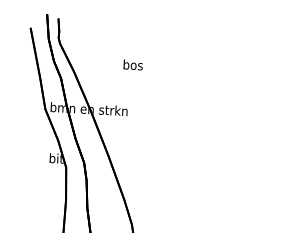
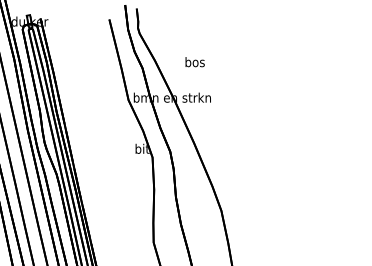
text: (132, 65) -> (194, 62), moved

